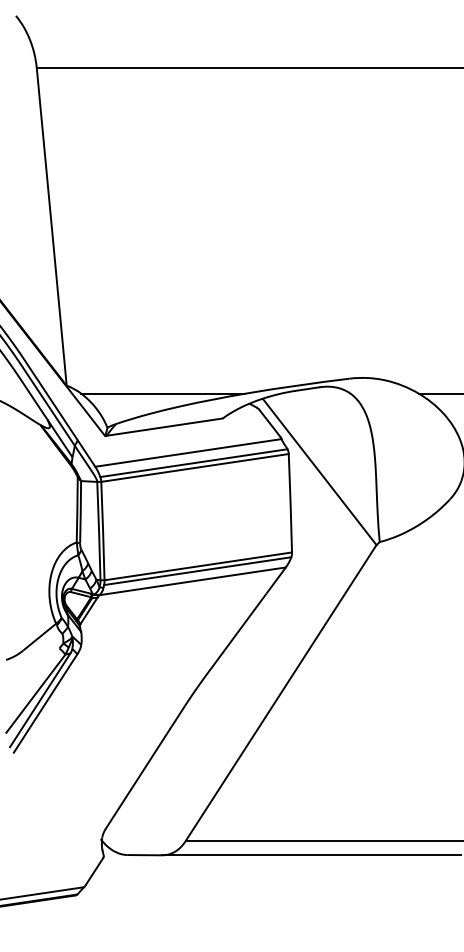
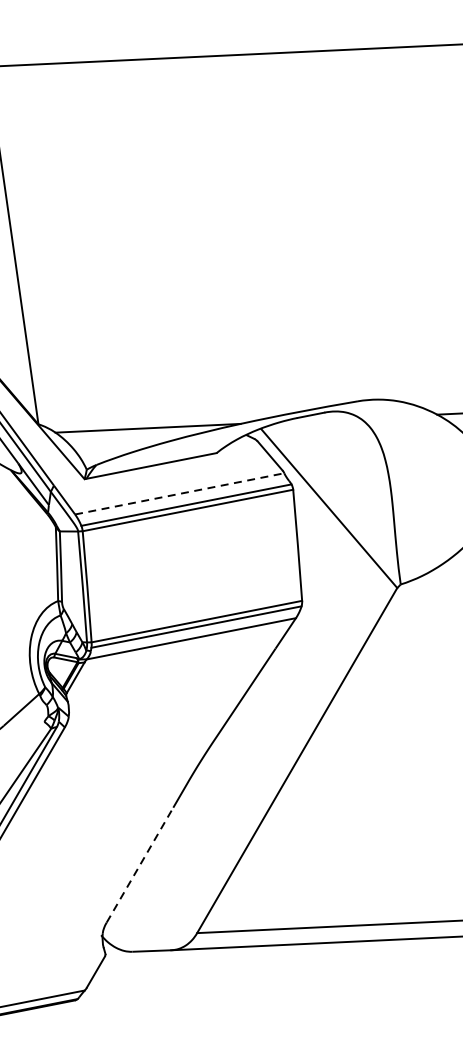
line: (188, 452) -> (179, 493), solid -> dashed
line: (137, 778) -> (139, 864), solid -> dashed

